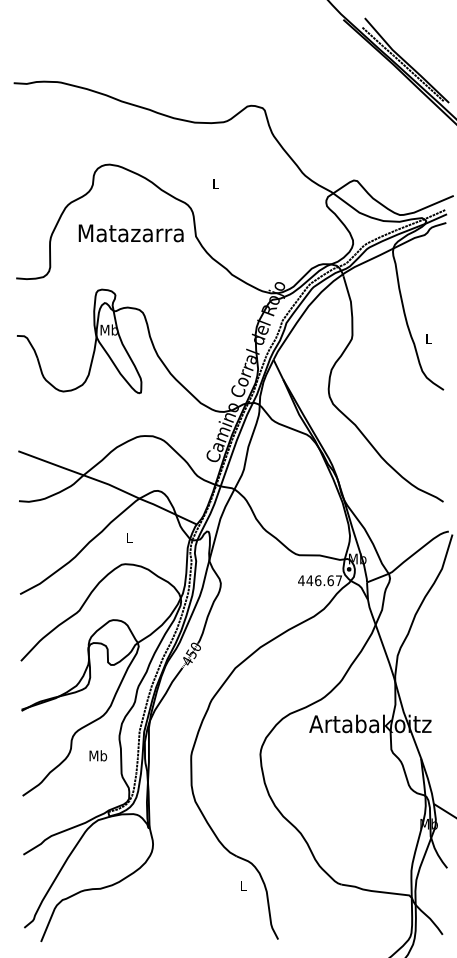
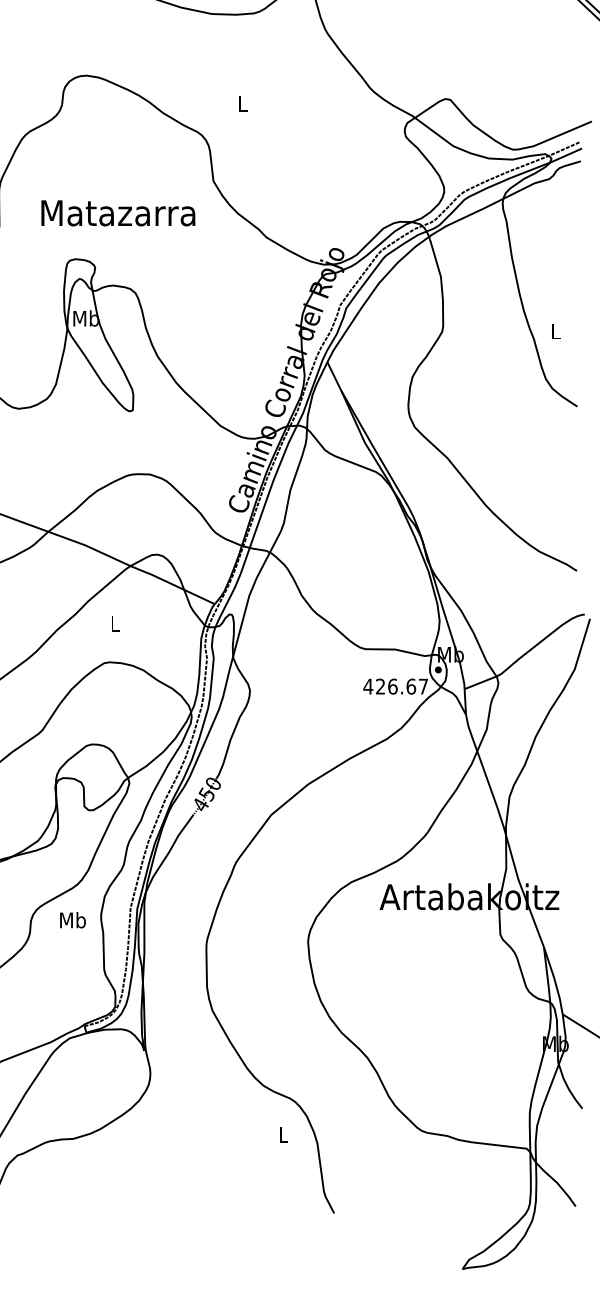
text: (130, 233) -> (117, 213), moved
text: (309, 580) -> (380, 686), 446.67 -> 426.67
text: (98, 755) -> (73, 919), moved

